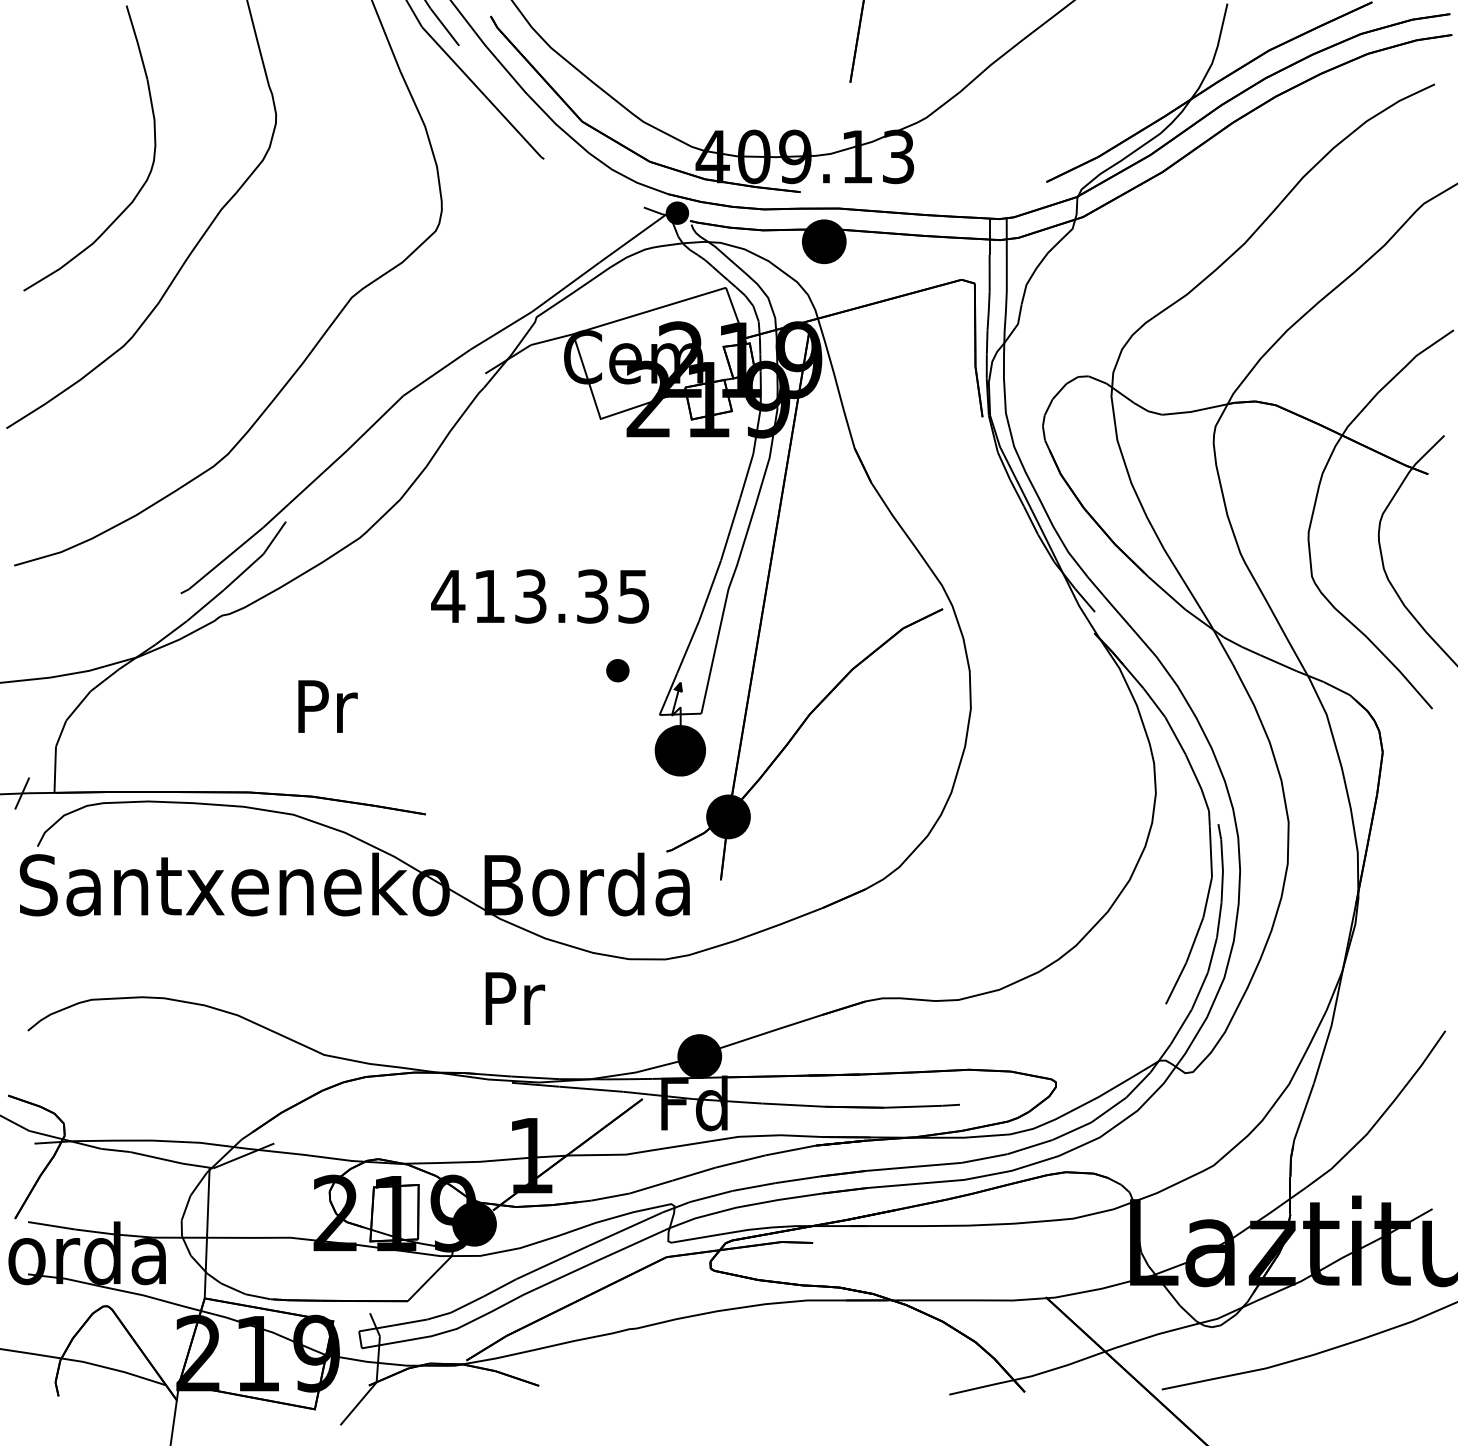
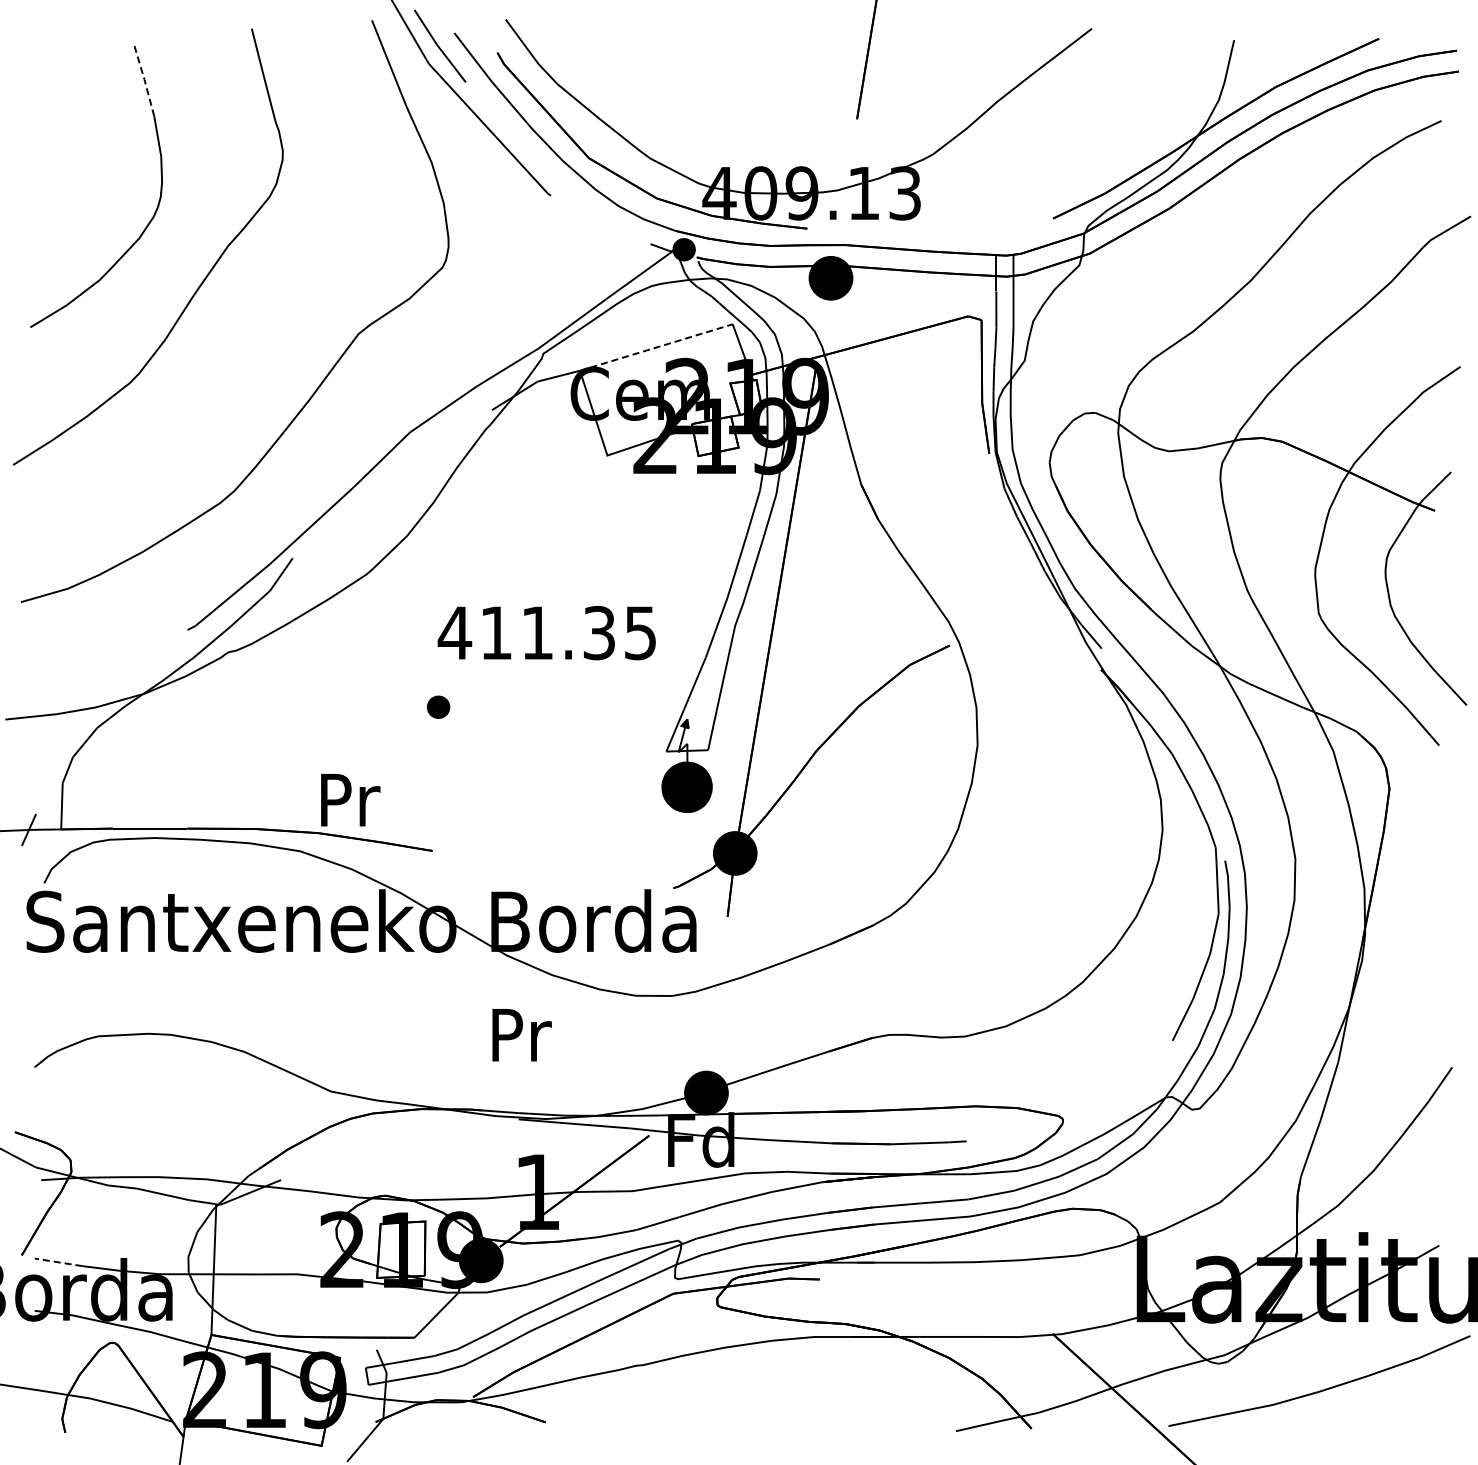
line: (137, 42) -> (144, 79), solid -> dashed
line: (649, 310) -> (656, 347), solid -> dashed
text: (530, 595) -> (537, 632), 413.35 -> 411.35
part: (617, 669) -> (438, 706), moved
text: (327, 706) -> (350, 800), moved
line: (51, 1225) -> (58, 1262), solid -> dashed

